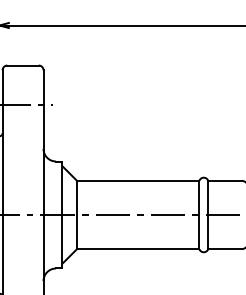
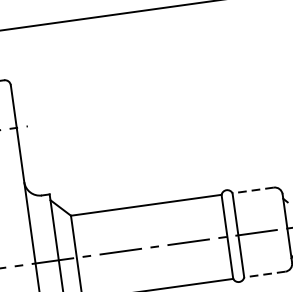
line: (224, 180) -> (252, 190), solid -> dashed
line: (224, 249) -> (264, 275), solid -> dashed

